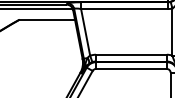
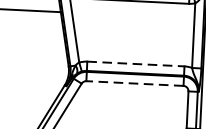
line: (131, 54) -> (136, 63), solid -> dashed
line: (130, 68) -> (133, 82), solid -> dashed

